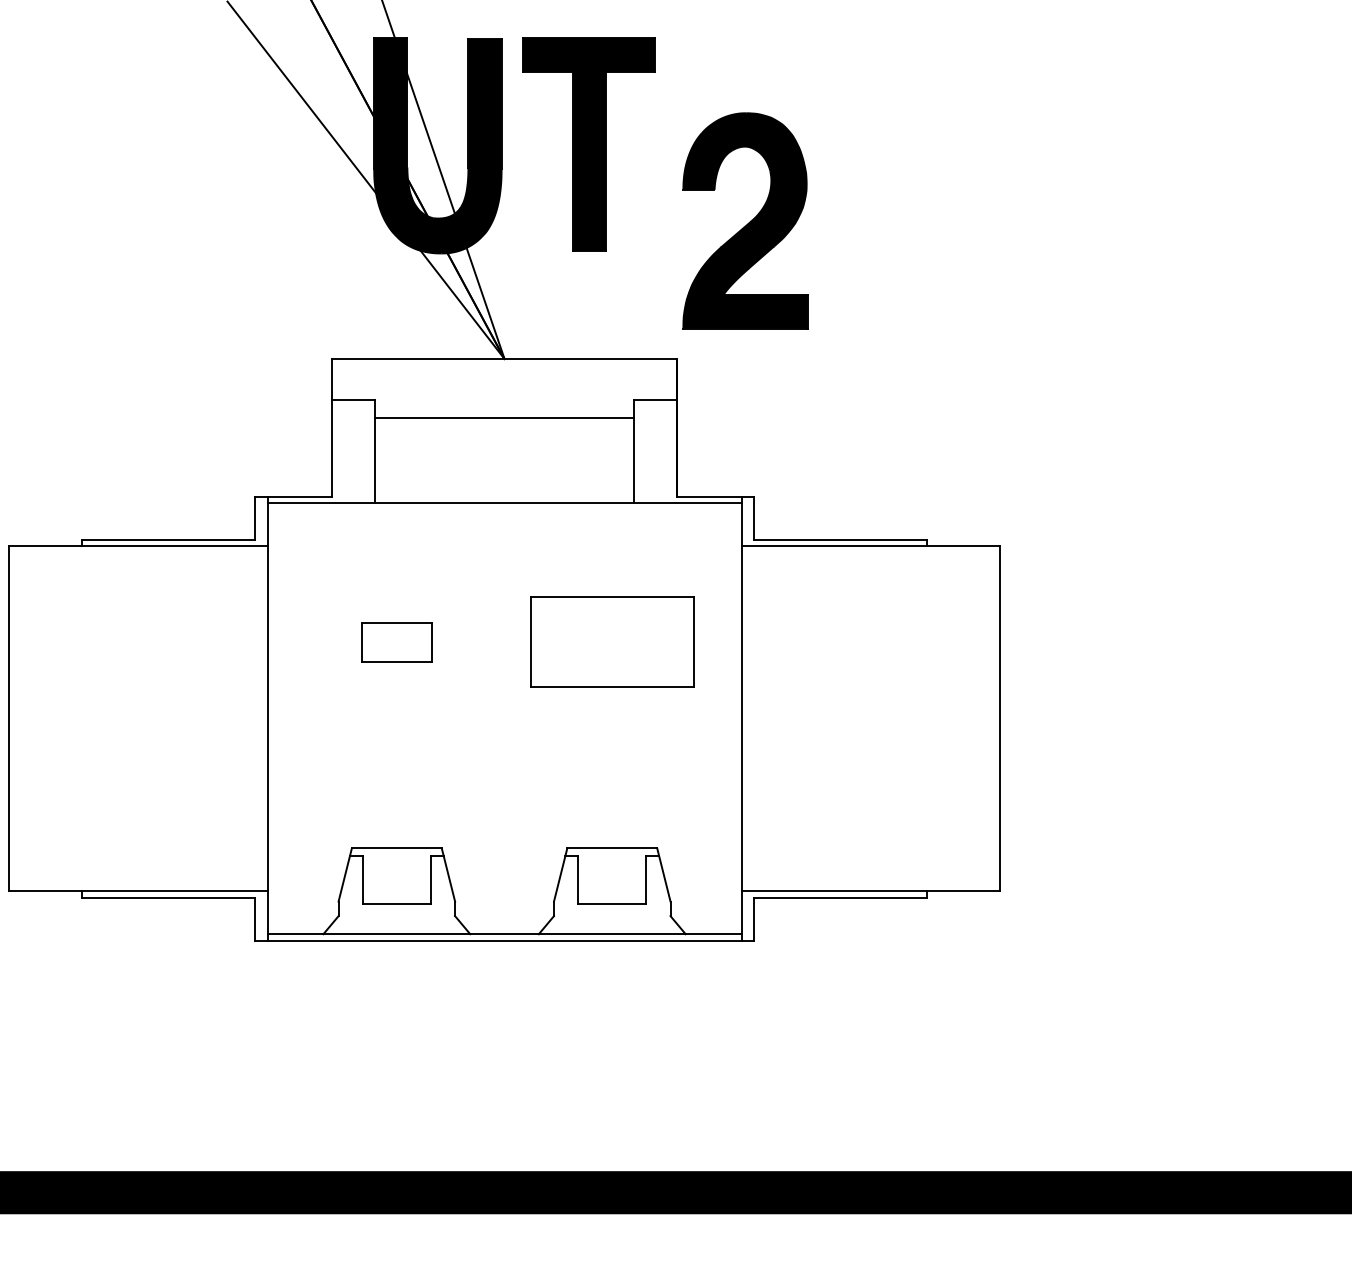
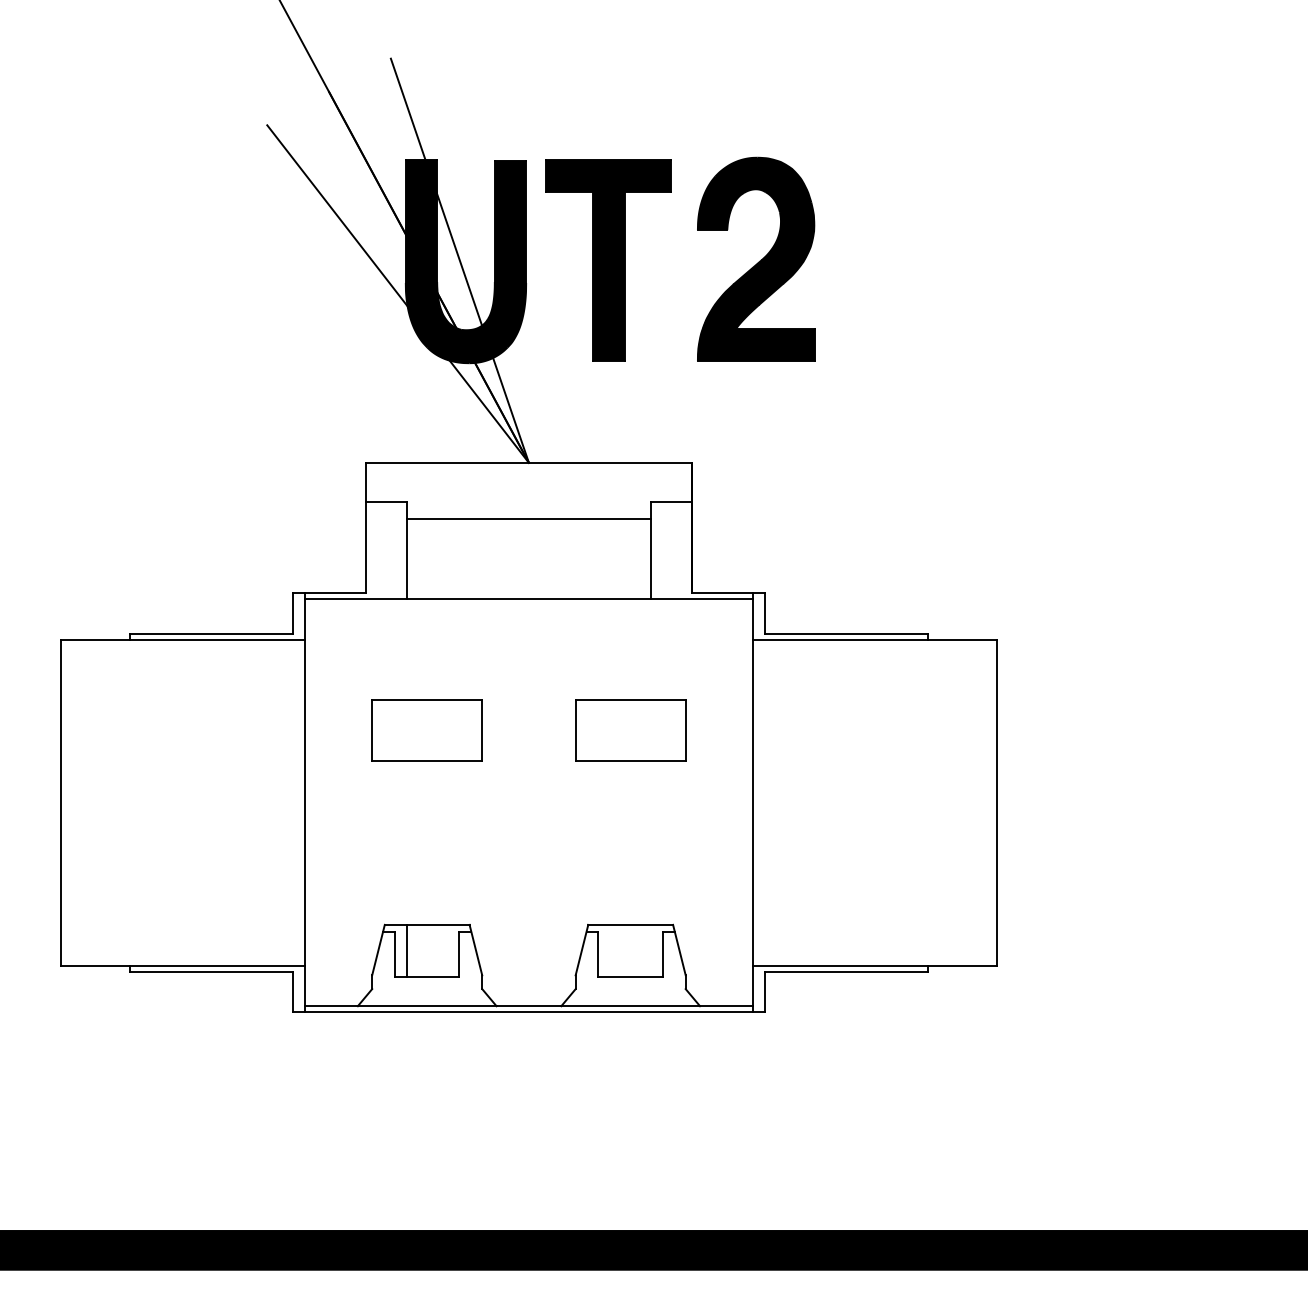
part: (745, 219) -> (756, 258), moved
part: (396, 642) -> (426, 730), size x1.67
part: (612, 642) -> (630, 730), size x0.71
line: (374, 875) -> (406, 950), added

